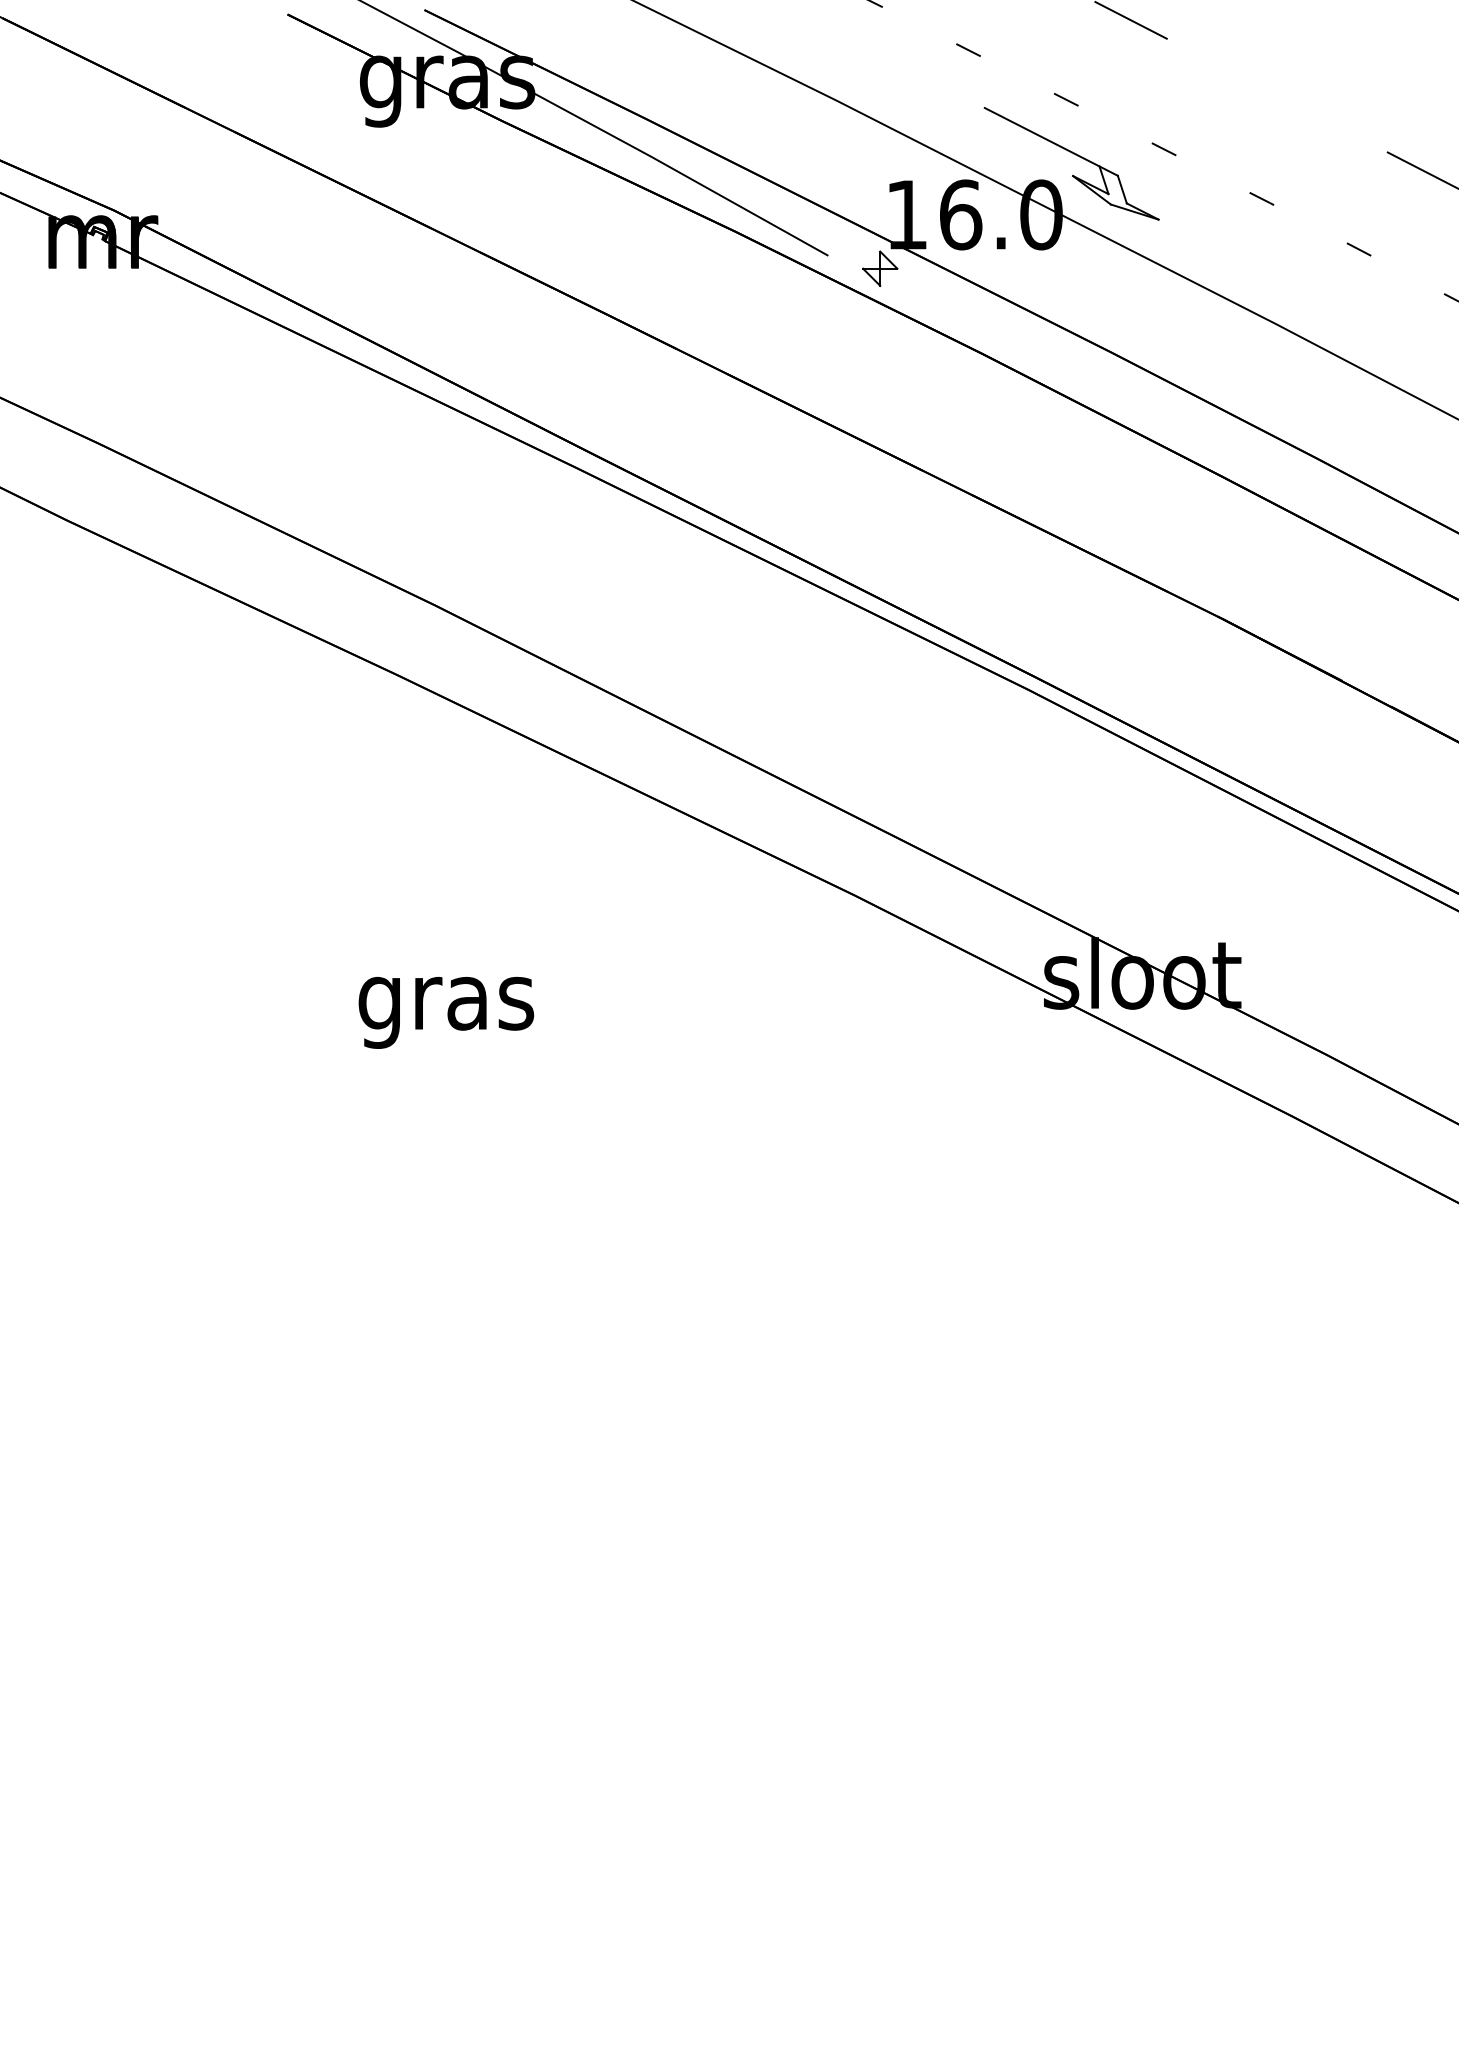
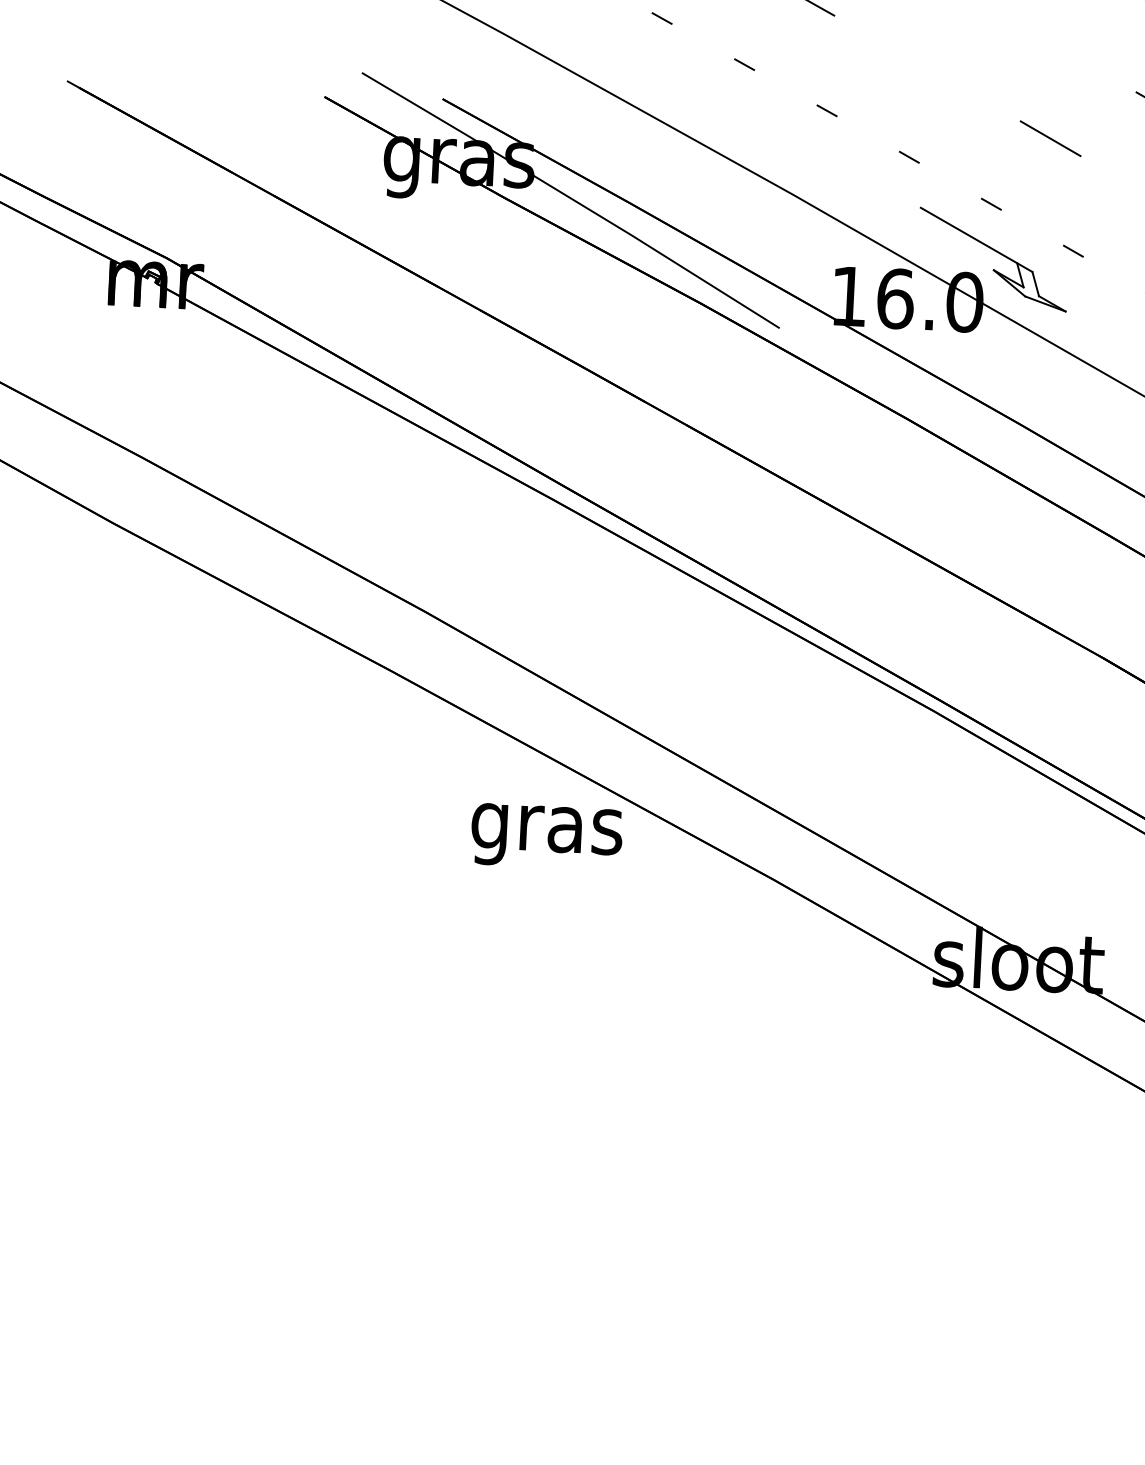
part: (880, 268) -> (824, 341), removed
text: (446, 1012) -> (546, 836), moved

